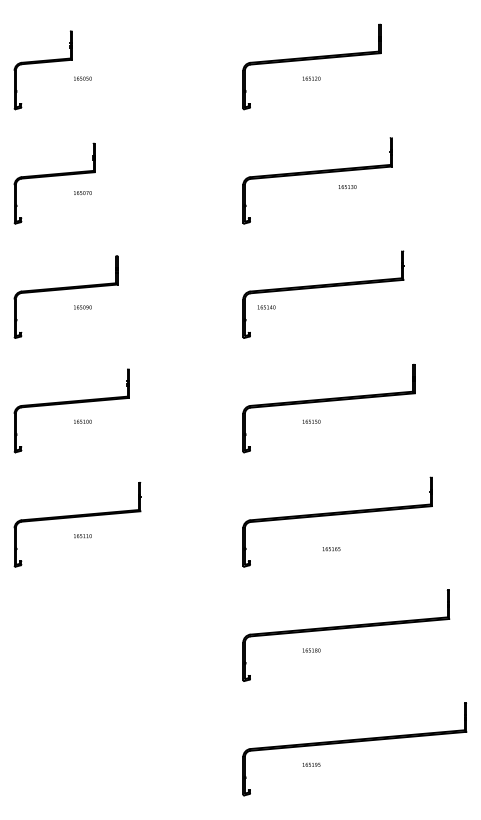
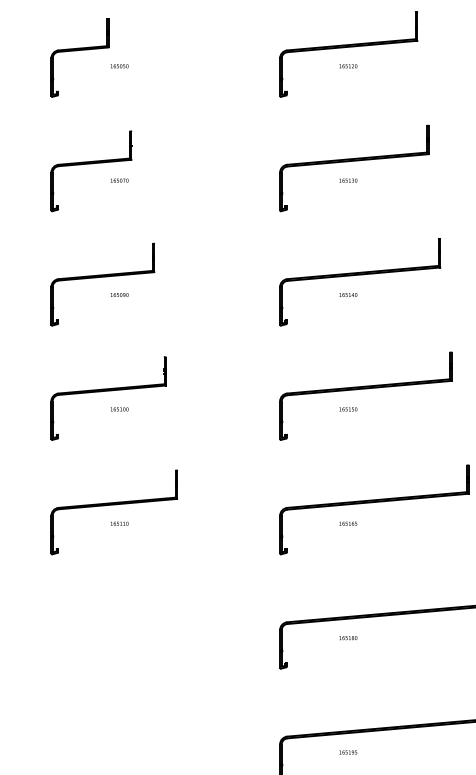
text: (347, 186) -> (348, 180), moved
text: (266, 307) -> (348, 295), moved
text: (331, 549) -> (348, 524), moved

